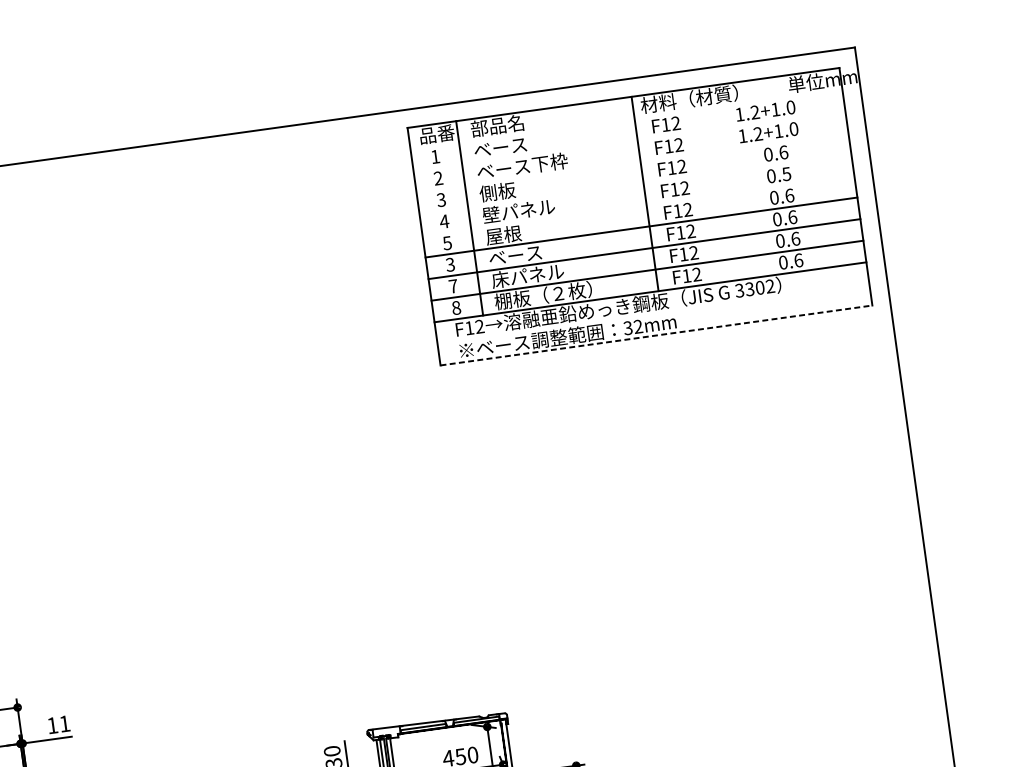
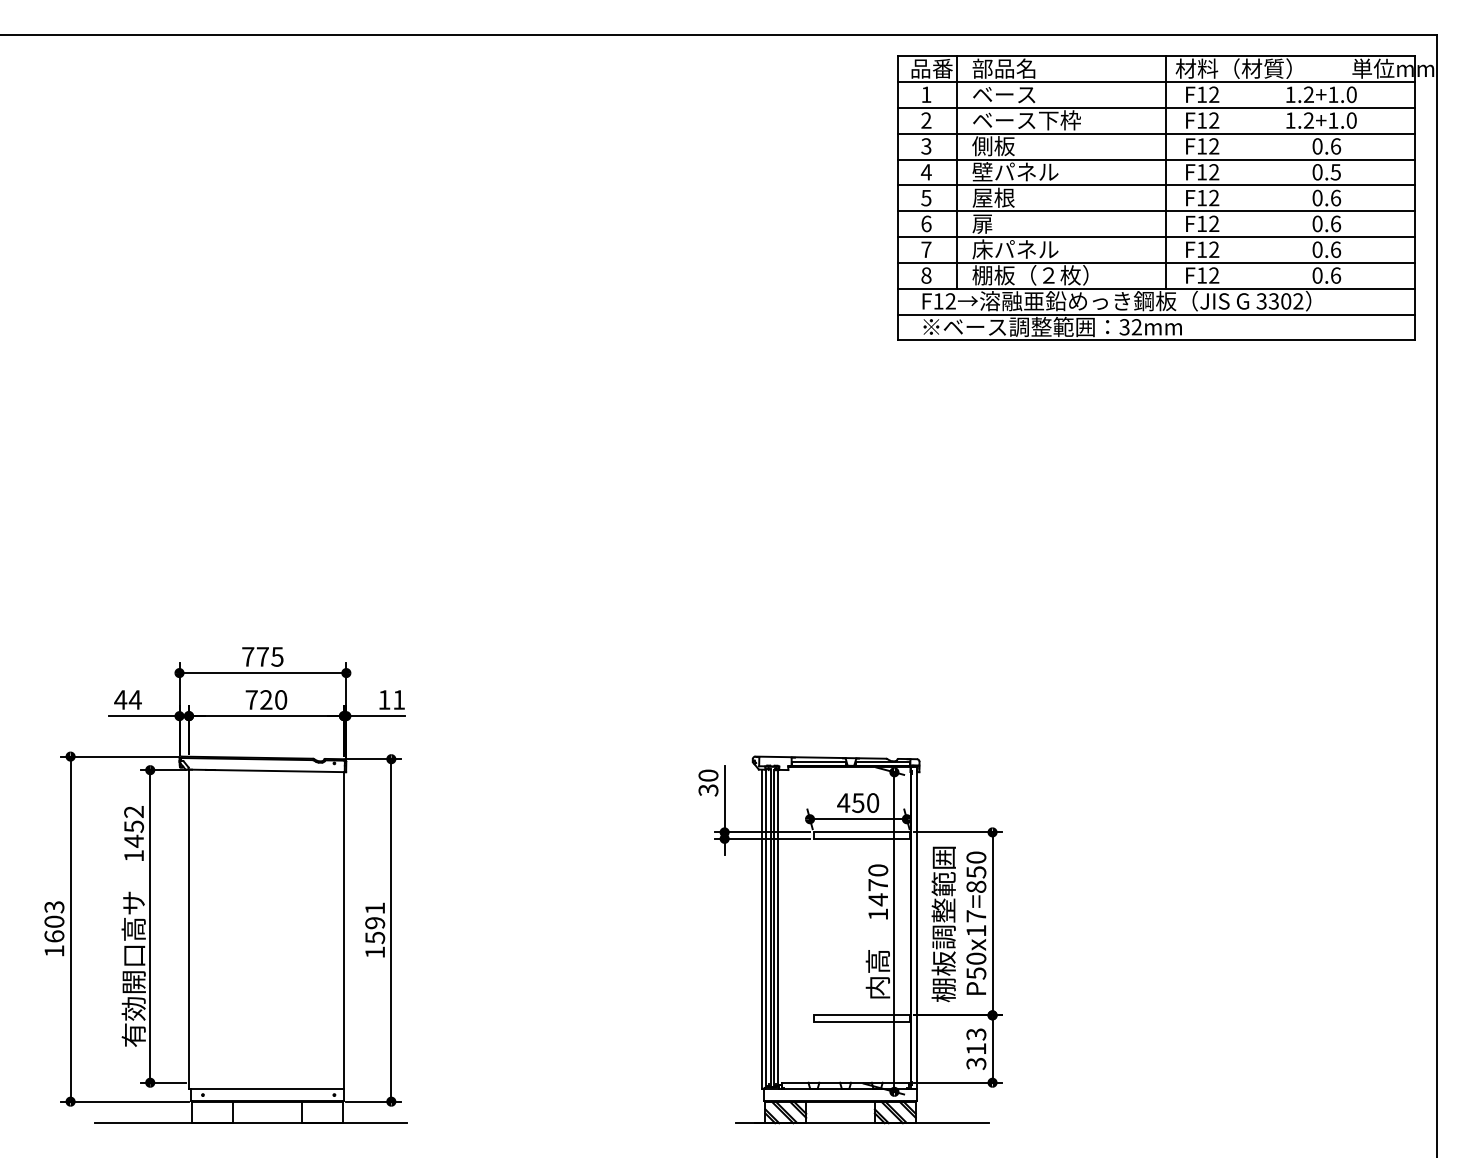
line: (626, 119) -> (1156, 82), added
line: (629, 140) -> (1156, 107), added
line: (632, 162) -> (1156, 133), added
line: (635, 184) -> (1156, 159), added
line: (638, 205) -> (1156, 185), added
text: (514, 255) -> (1003, 223), ベース -> 扉
text: (450, 264) -> (926, 223), 3 -> 6
line: (653, 313) -> (1156, 314), added
line: (657, 335) -> (1157, 340), dashed -> solid

